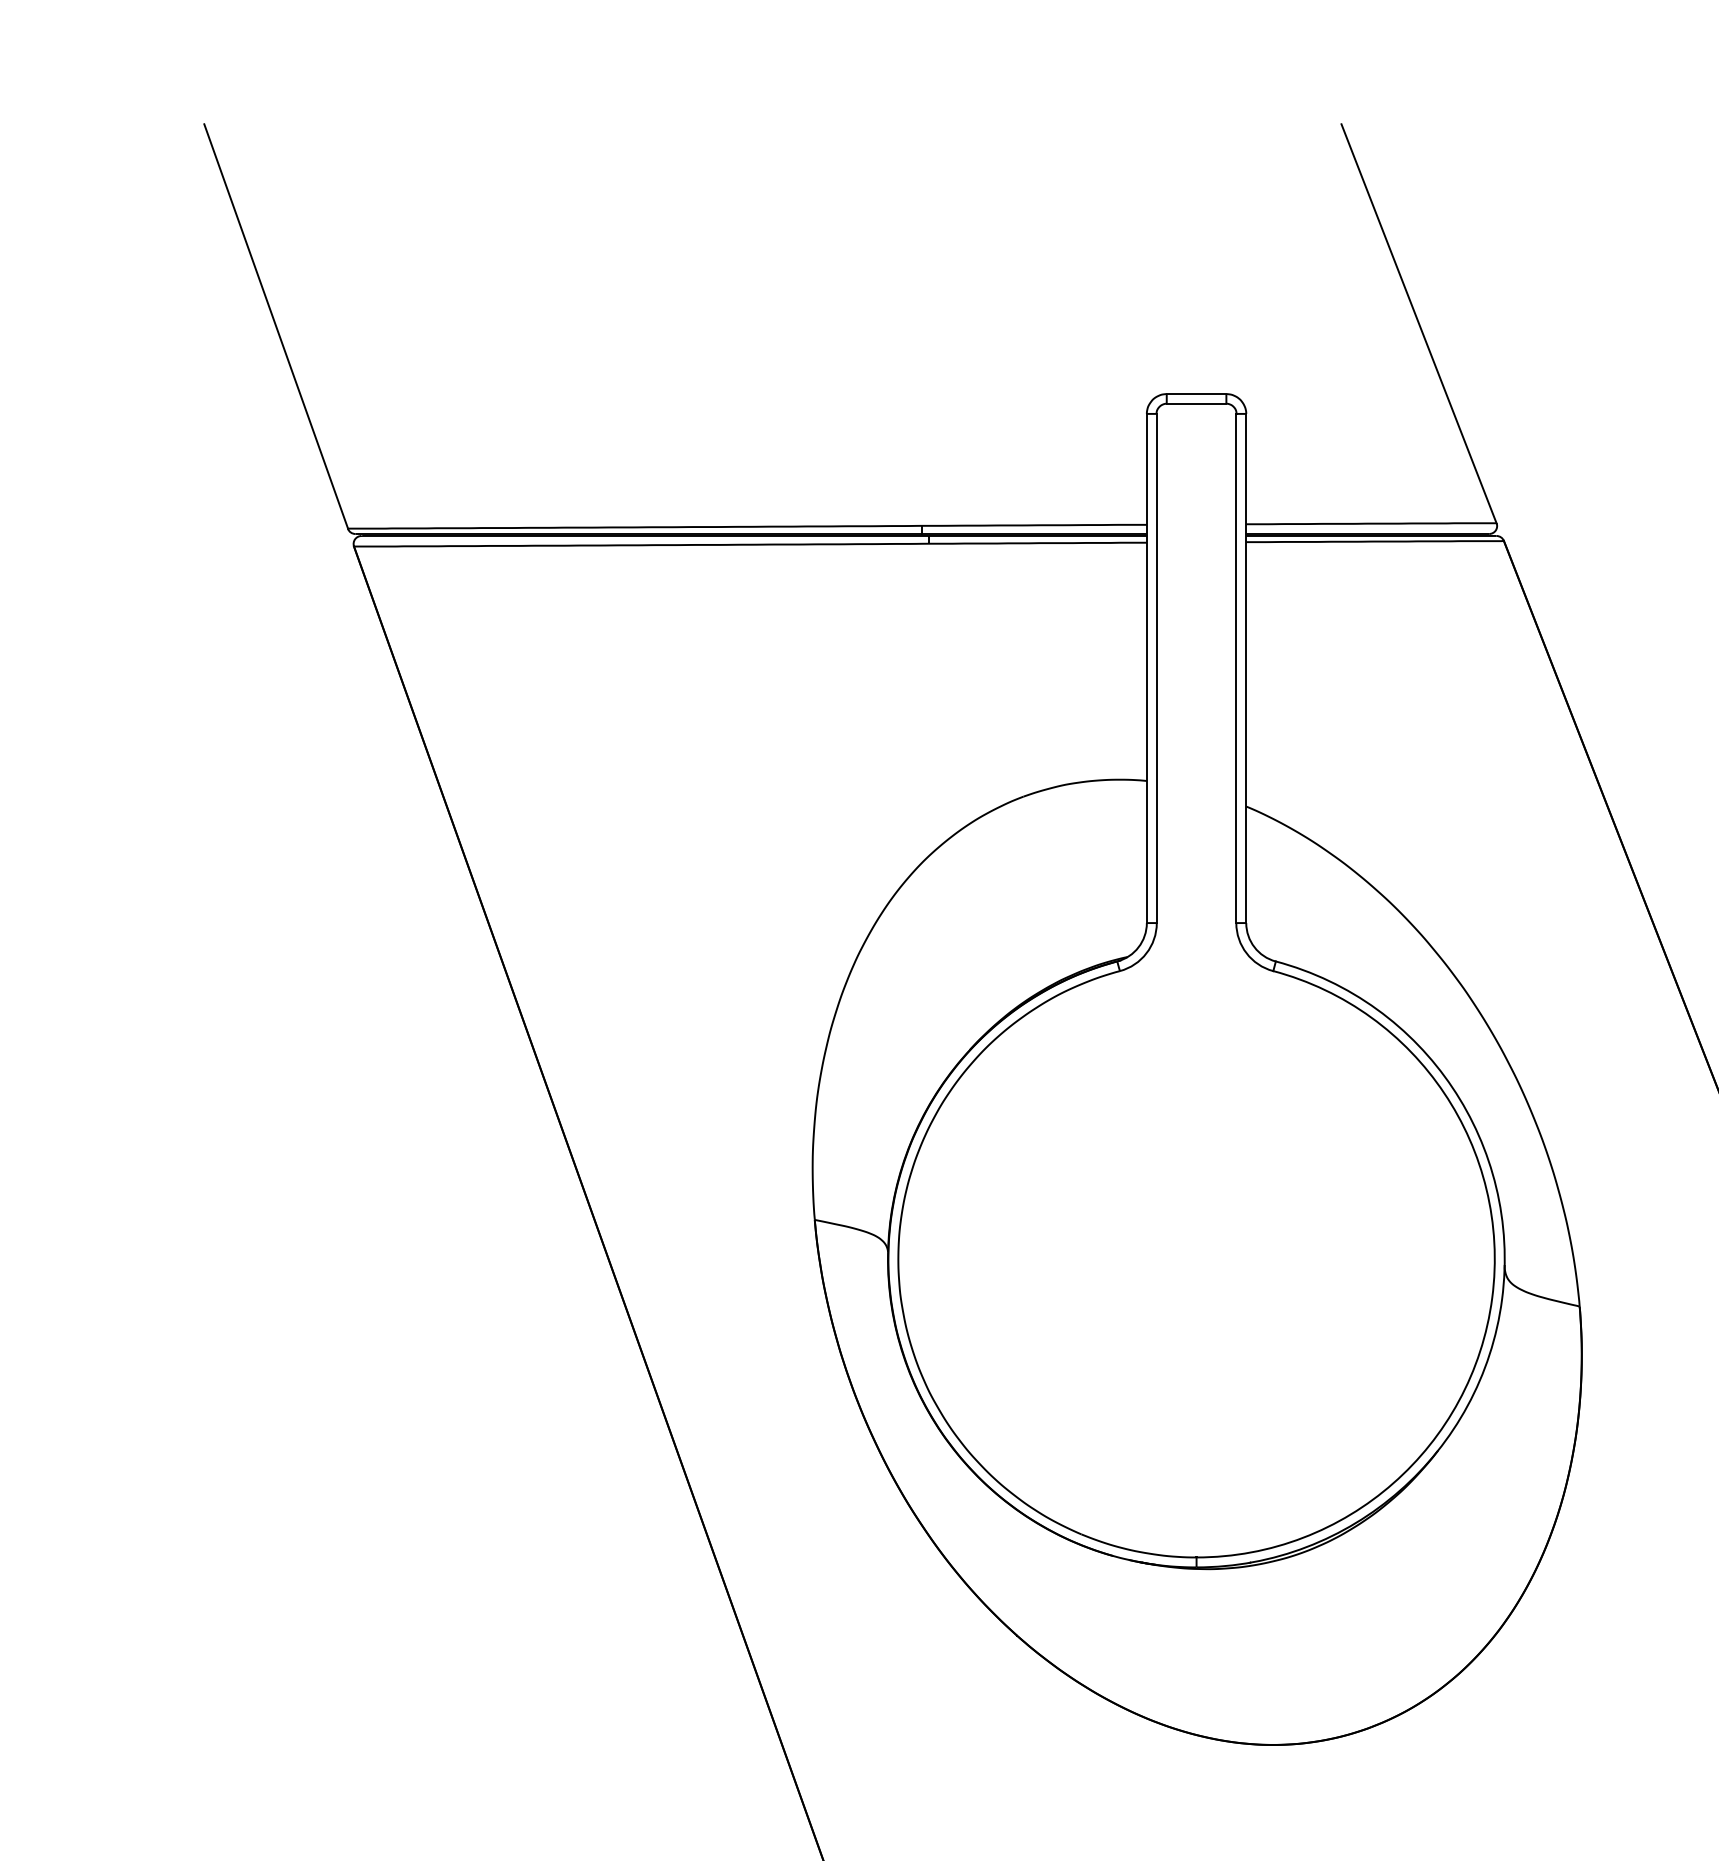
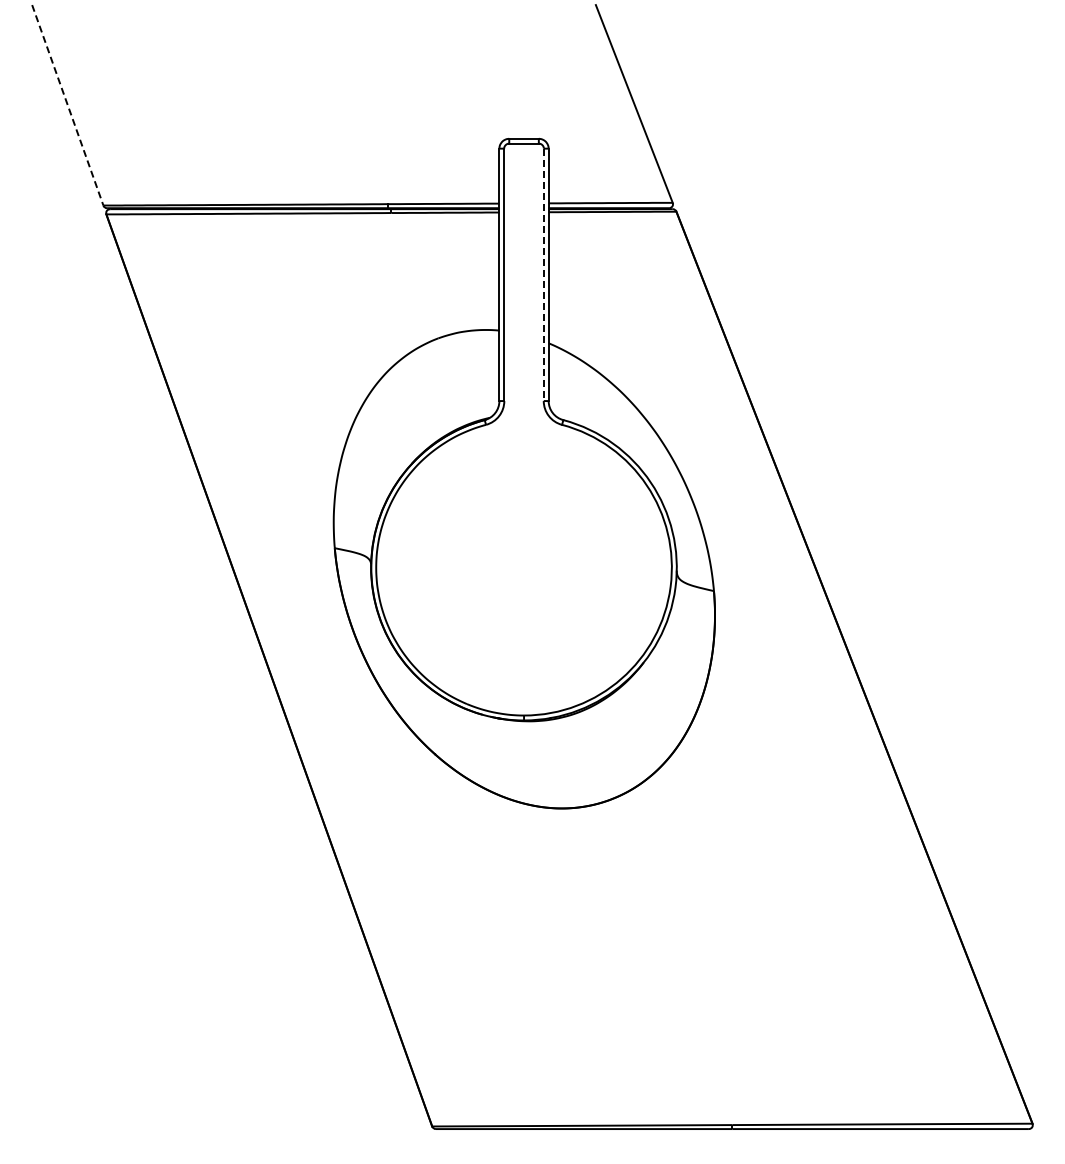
line: (275, 326) -> (67, 105), solid -> dashed
line: (1235, 669) -> (543, 275), solid -> dashed

